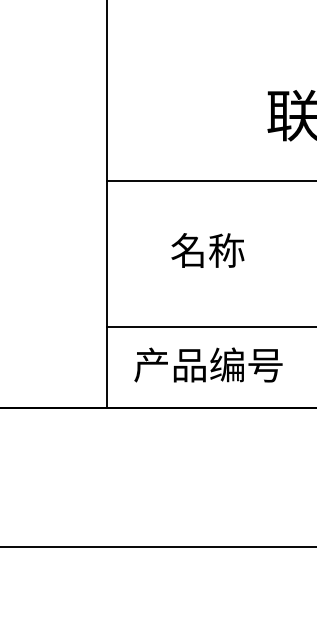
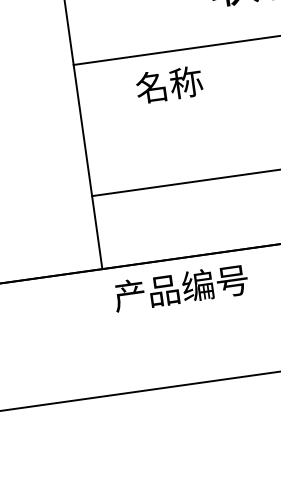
text: (207, 250) -> (168, 84), moved
text: (208, 364) -> (180, 287), moved

